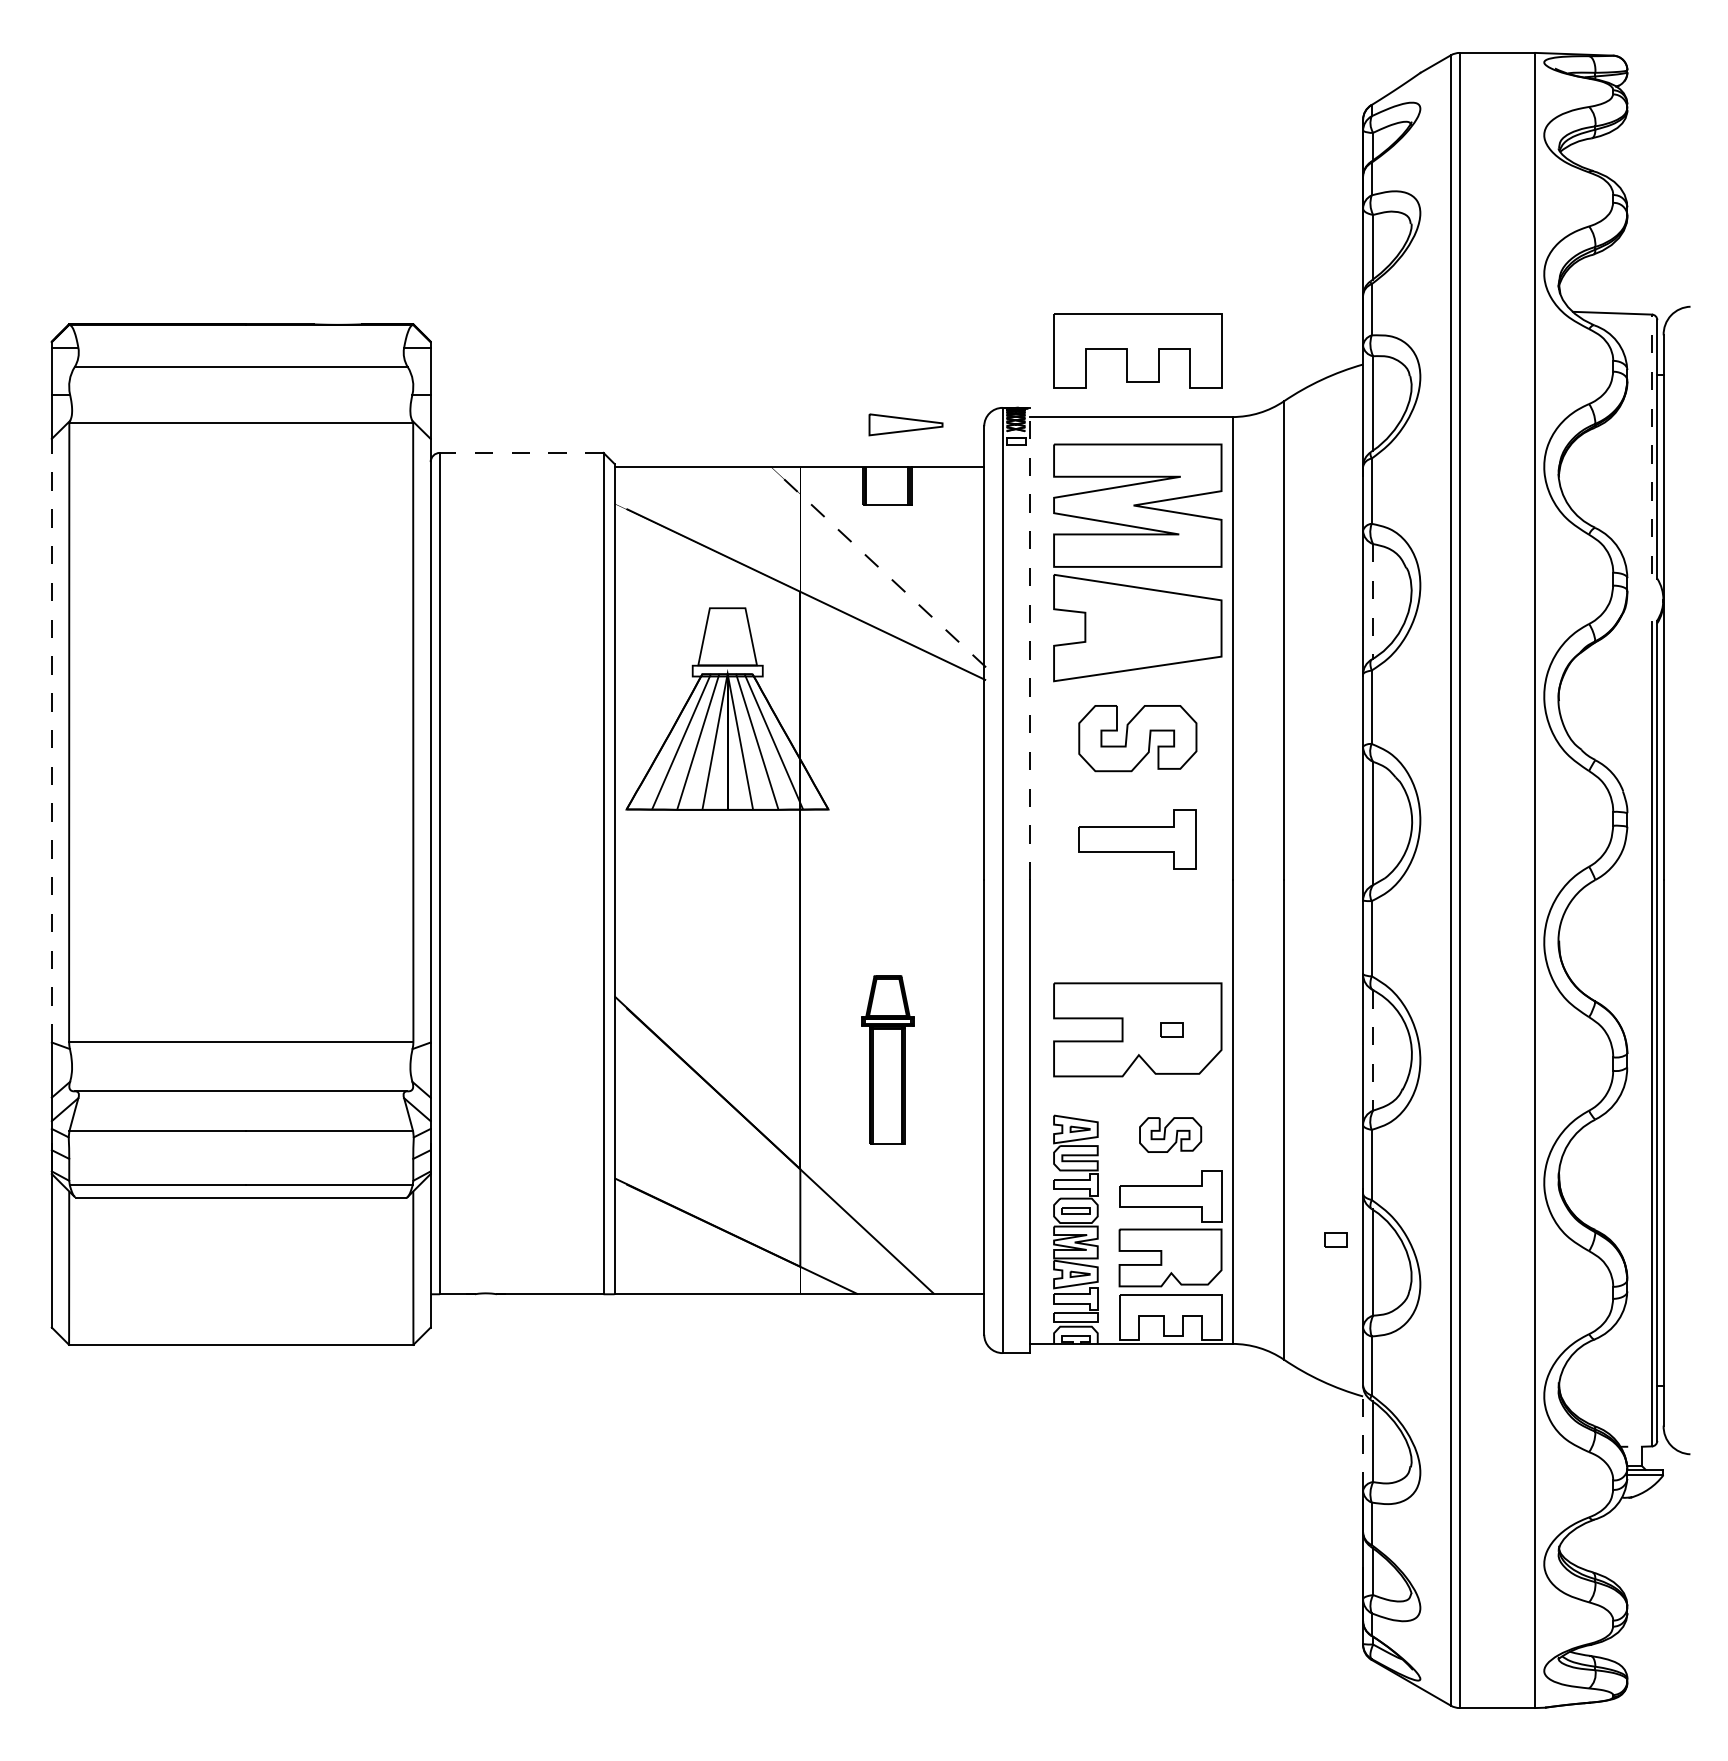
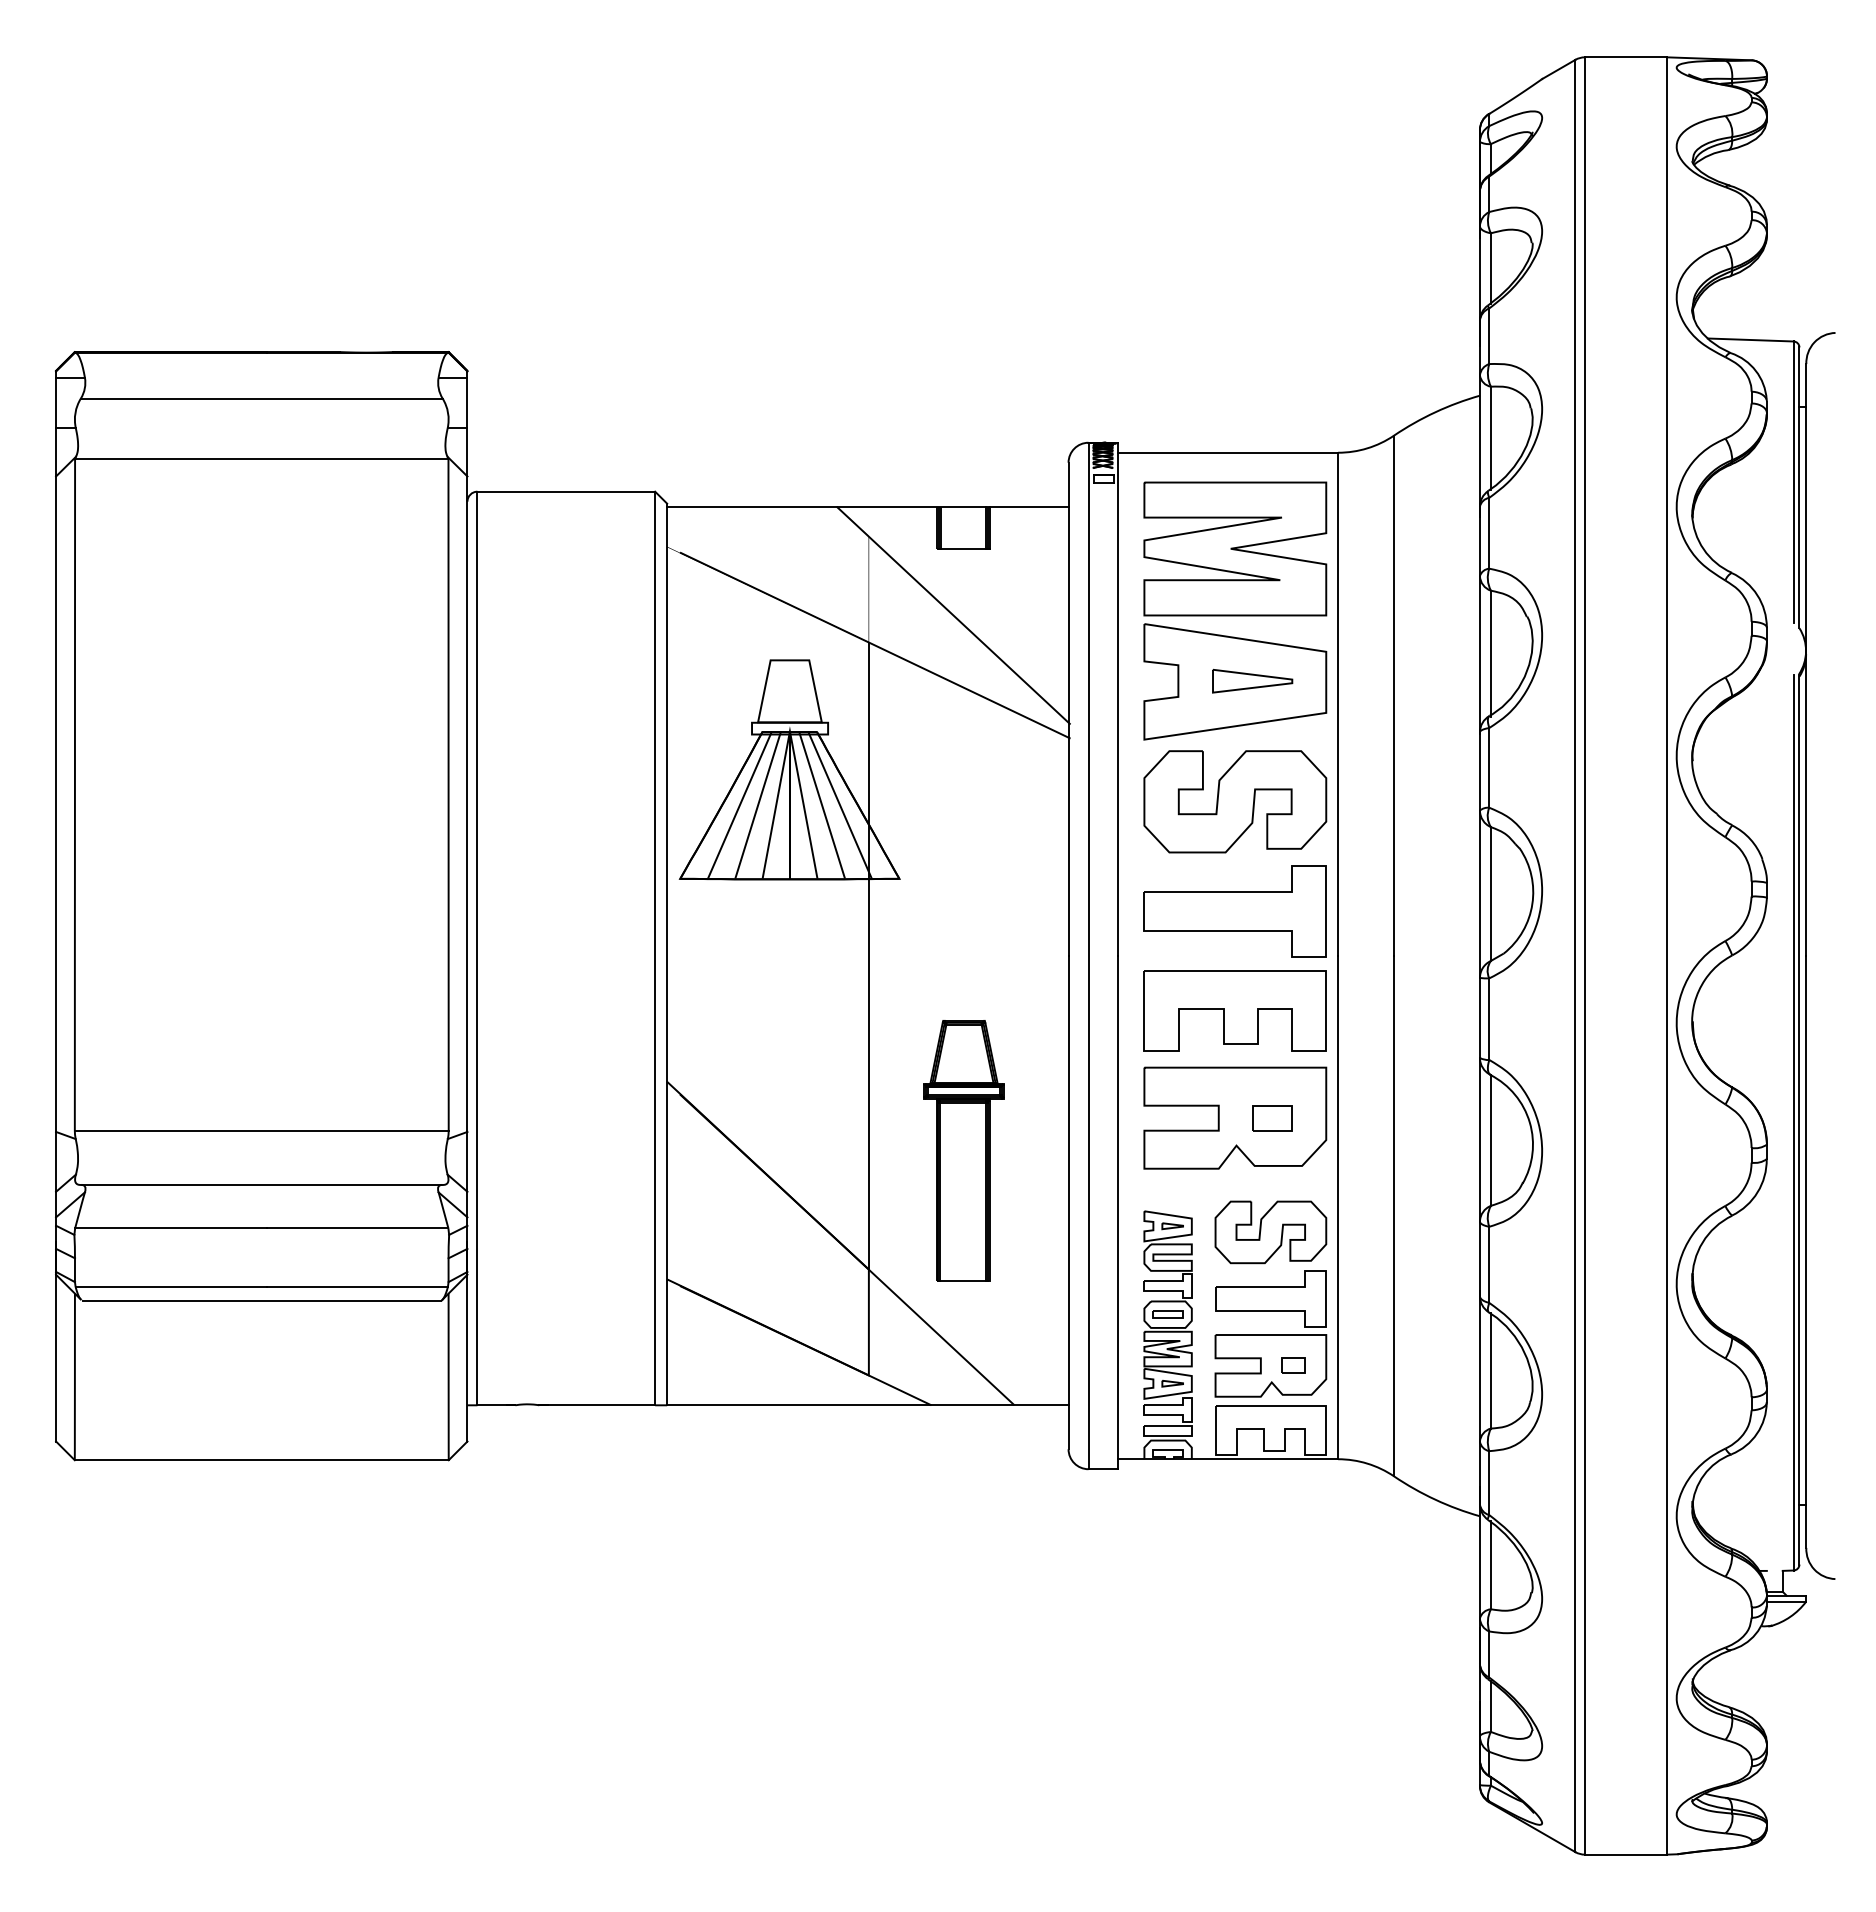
part: (1137, 350) -> (1234, 1010), moved
part: (905, 424) -> (1252, 680), moved
line: (1651, 444) -> (1793, 482), dashed -> solid
line: (521, 452) -> (566, 491), dashed -> solid
line: (878, 566) -> (953, 615), dashed -> solid
line: (1372, 602) -> (1490, 654), dashed -> solid
line: (1030, 644) -> (1118, 699), dashed -> solid
part: (1137, 738) -> (1235, 801), size x1.43
line: (52, 740) -> (56, 804), dashed -> solid
part: (1137, 839) -> (1234, 911), size x1.43
part: (1172, 1030) -> (1272, 1118), size x1.67
line: (1372, 1050) -> (1490, 1140), dashed -> solid
part: (887, 1059) -> (963, 1150), size x1.43
part: (1170, 1135) -> (1270, 1232), size x1.67
part: (1335, 1240) -> (1293, 1365), moved
line: (1362, 1429) -> (1479, 1552), dashed -> solid

